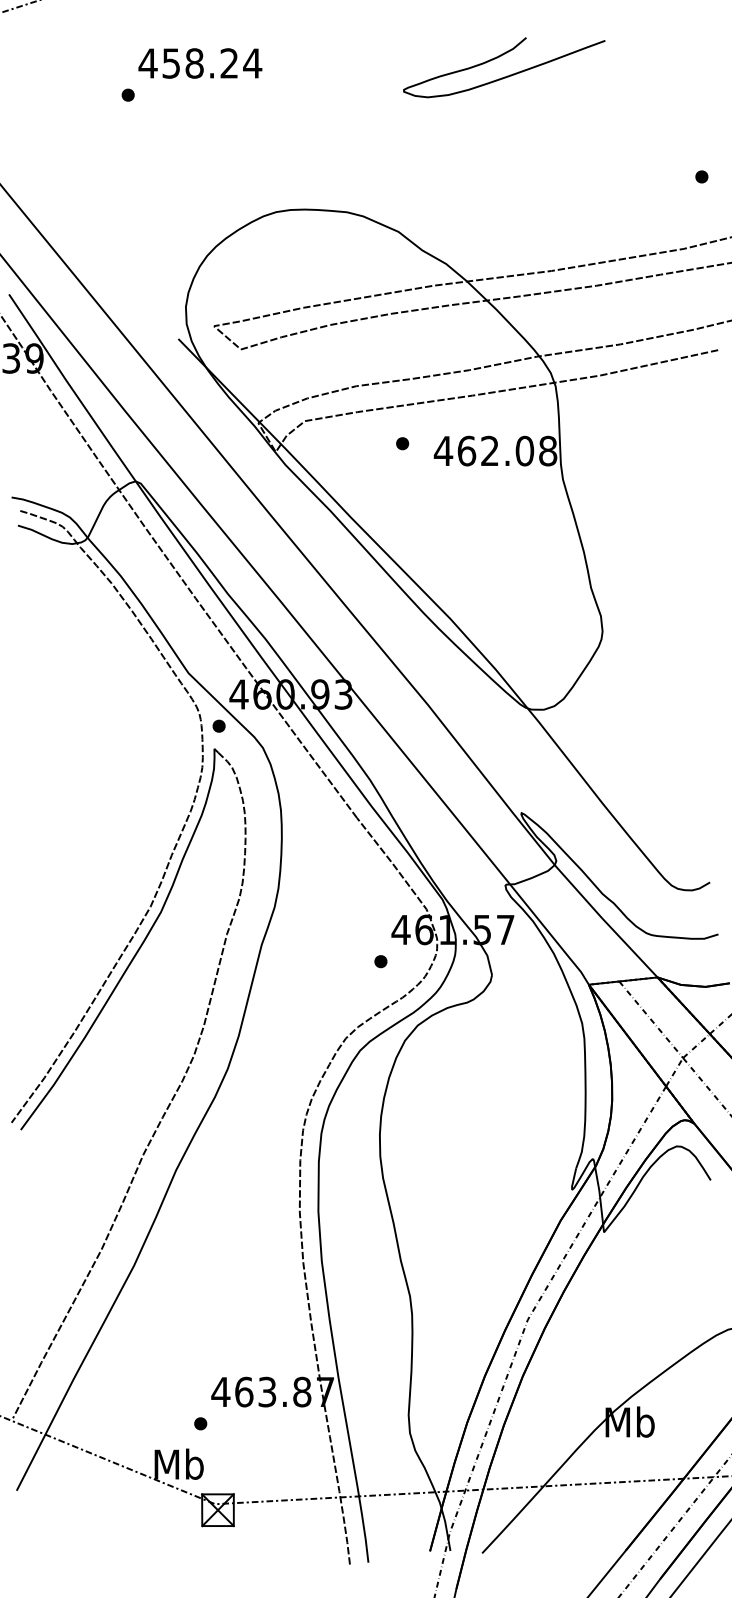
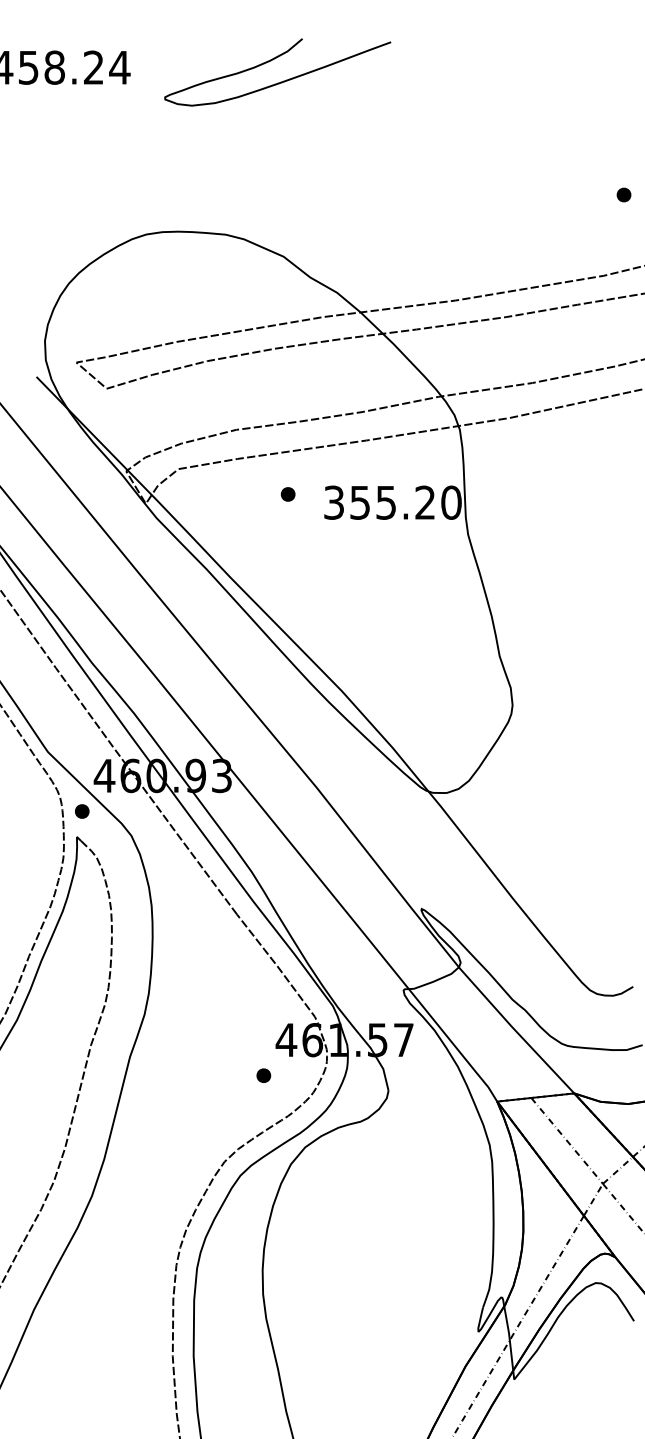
curve: (507, 75) -> (281, 81), moved
text: (495, 450) -> (392, 502), 462.08 -> 355.20

